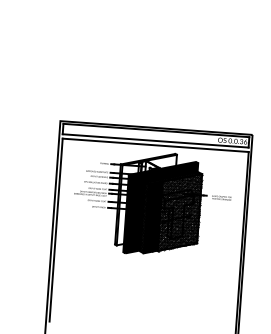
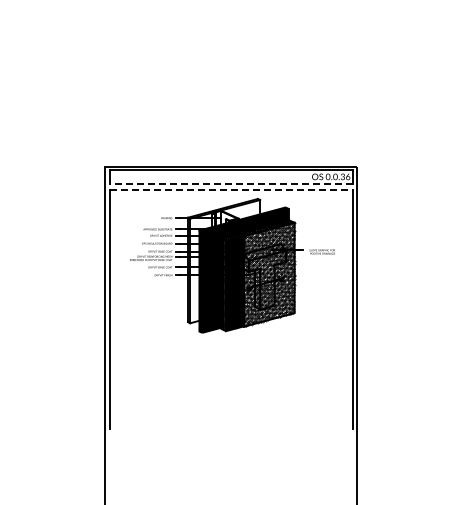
line: (155, 140) -> (230, 183), solid -> dashed
line: (155, 145) -> (231, 189), solid -> dashed

